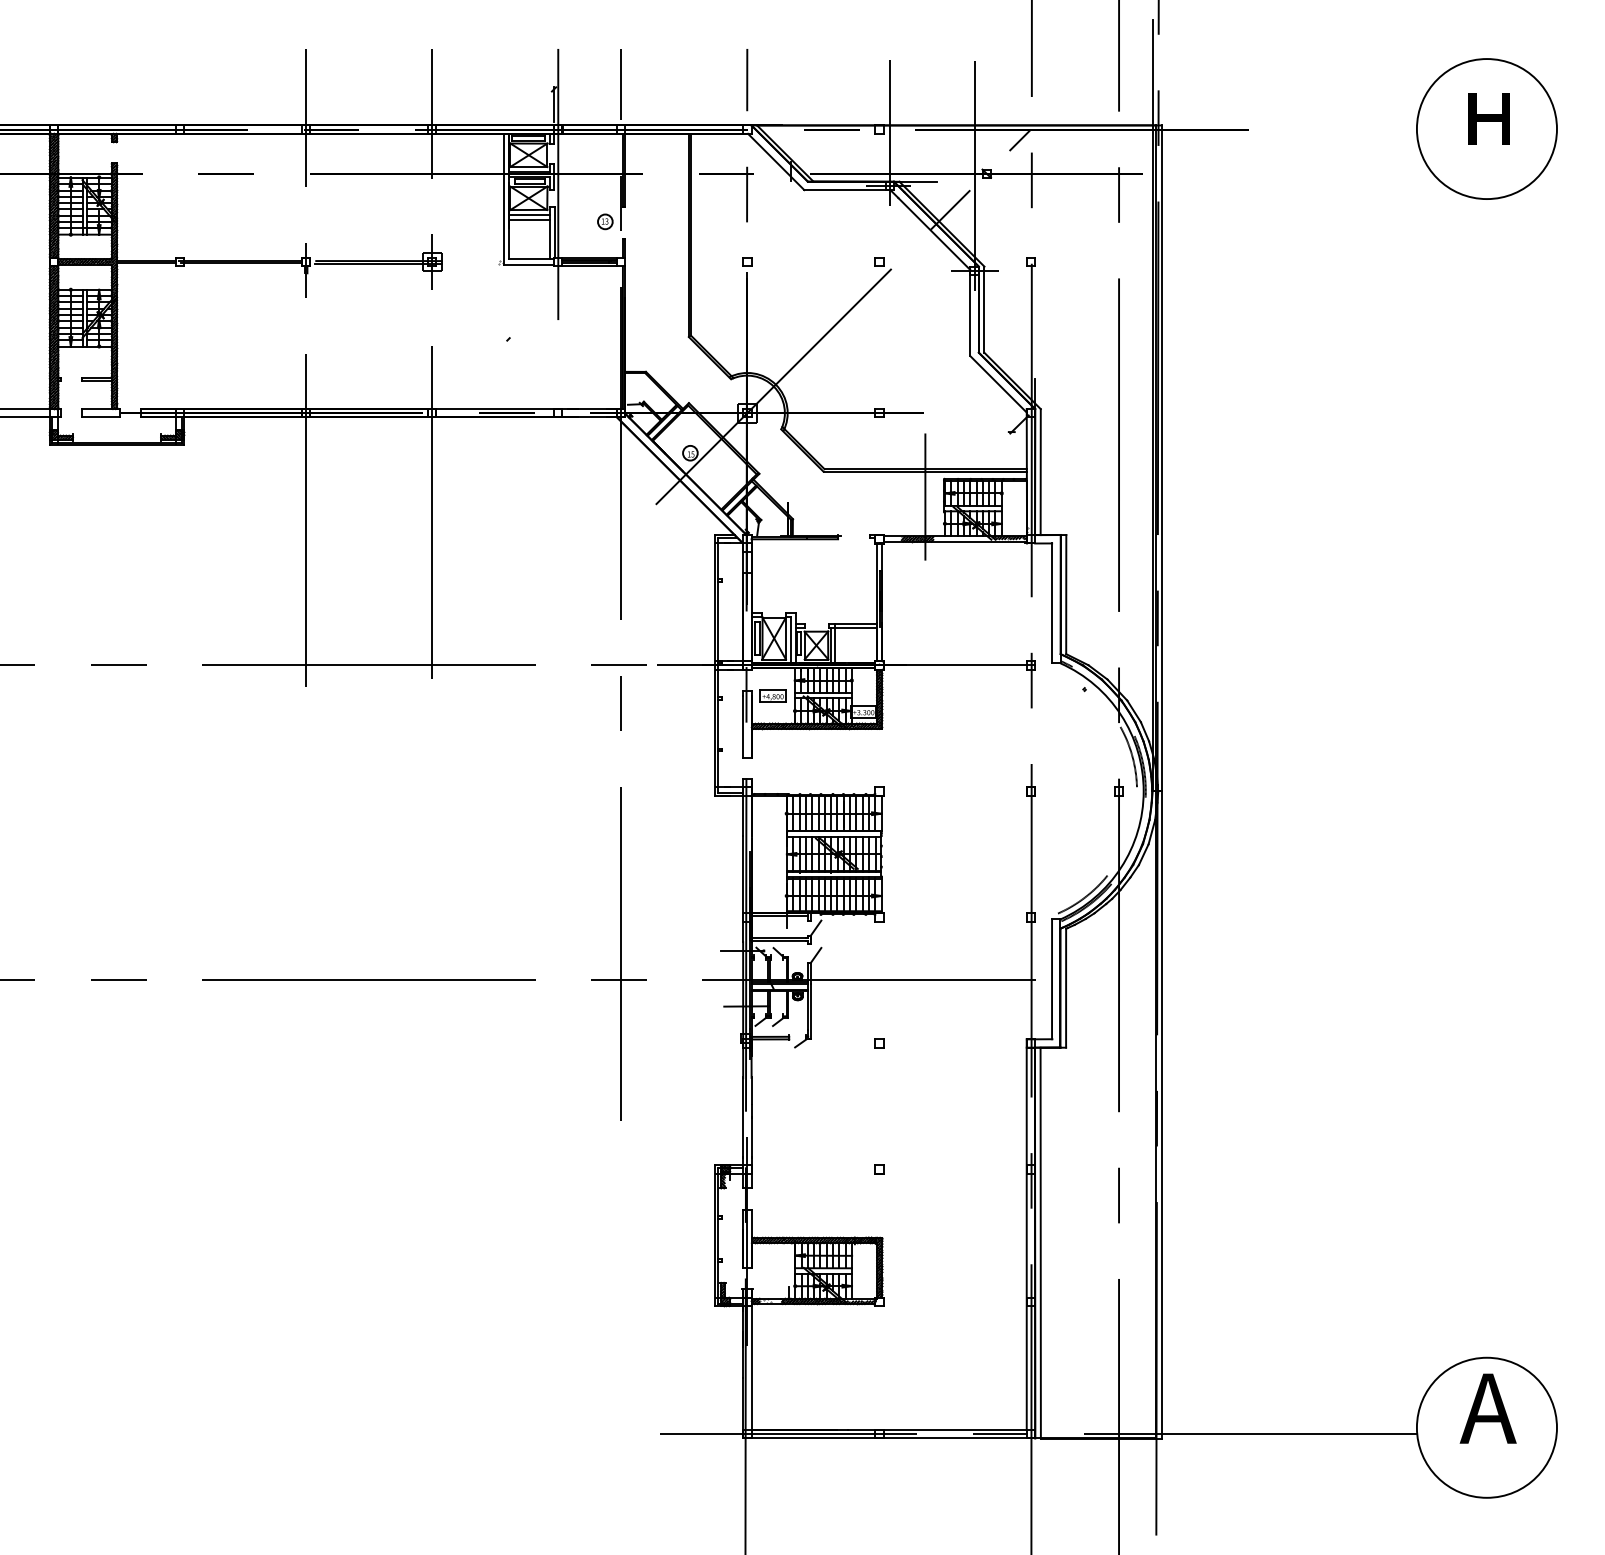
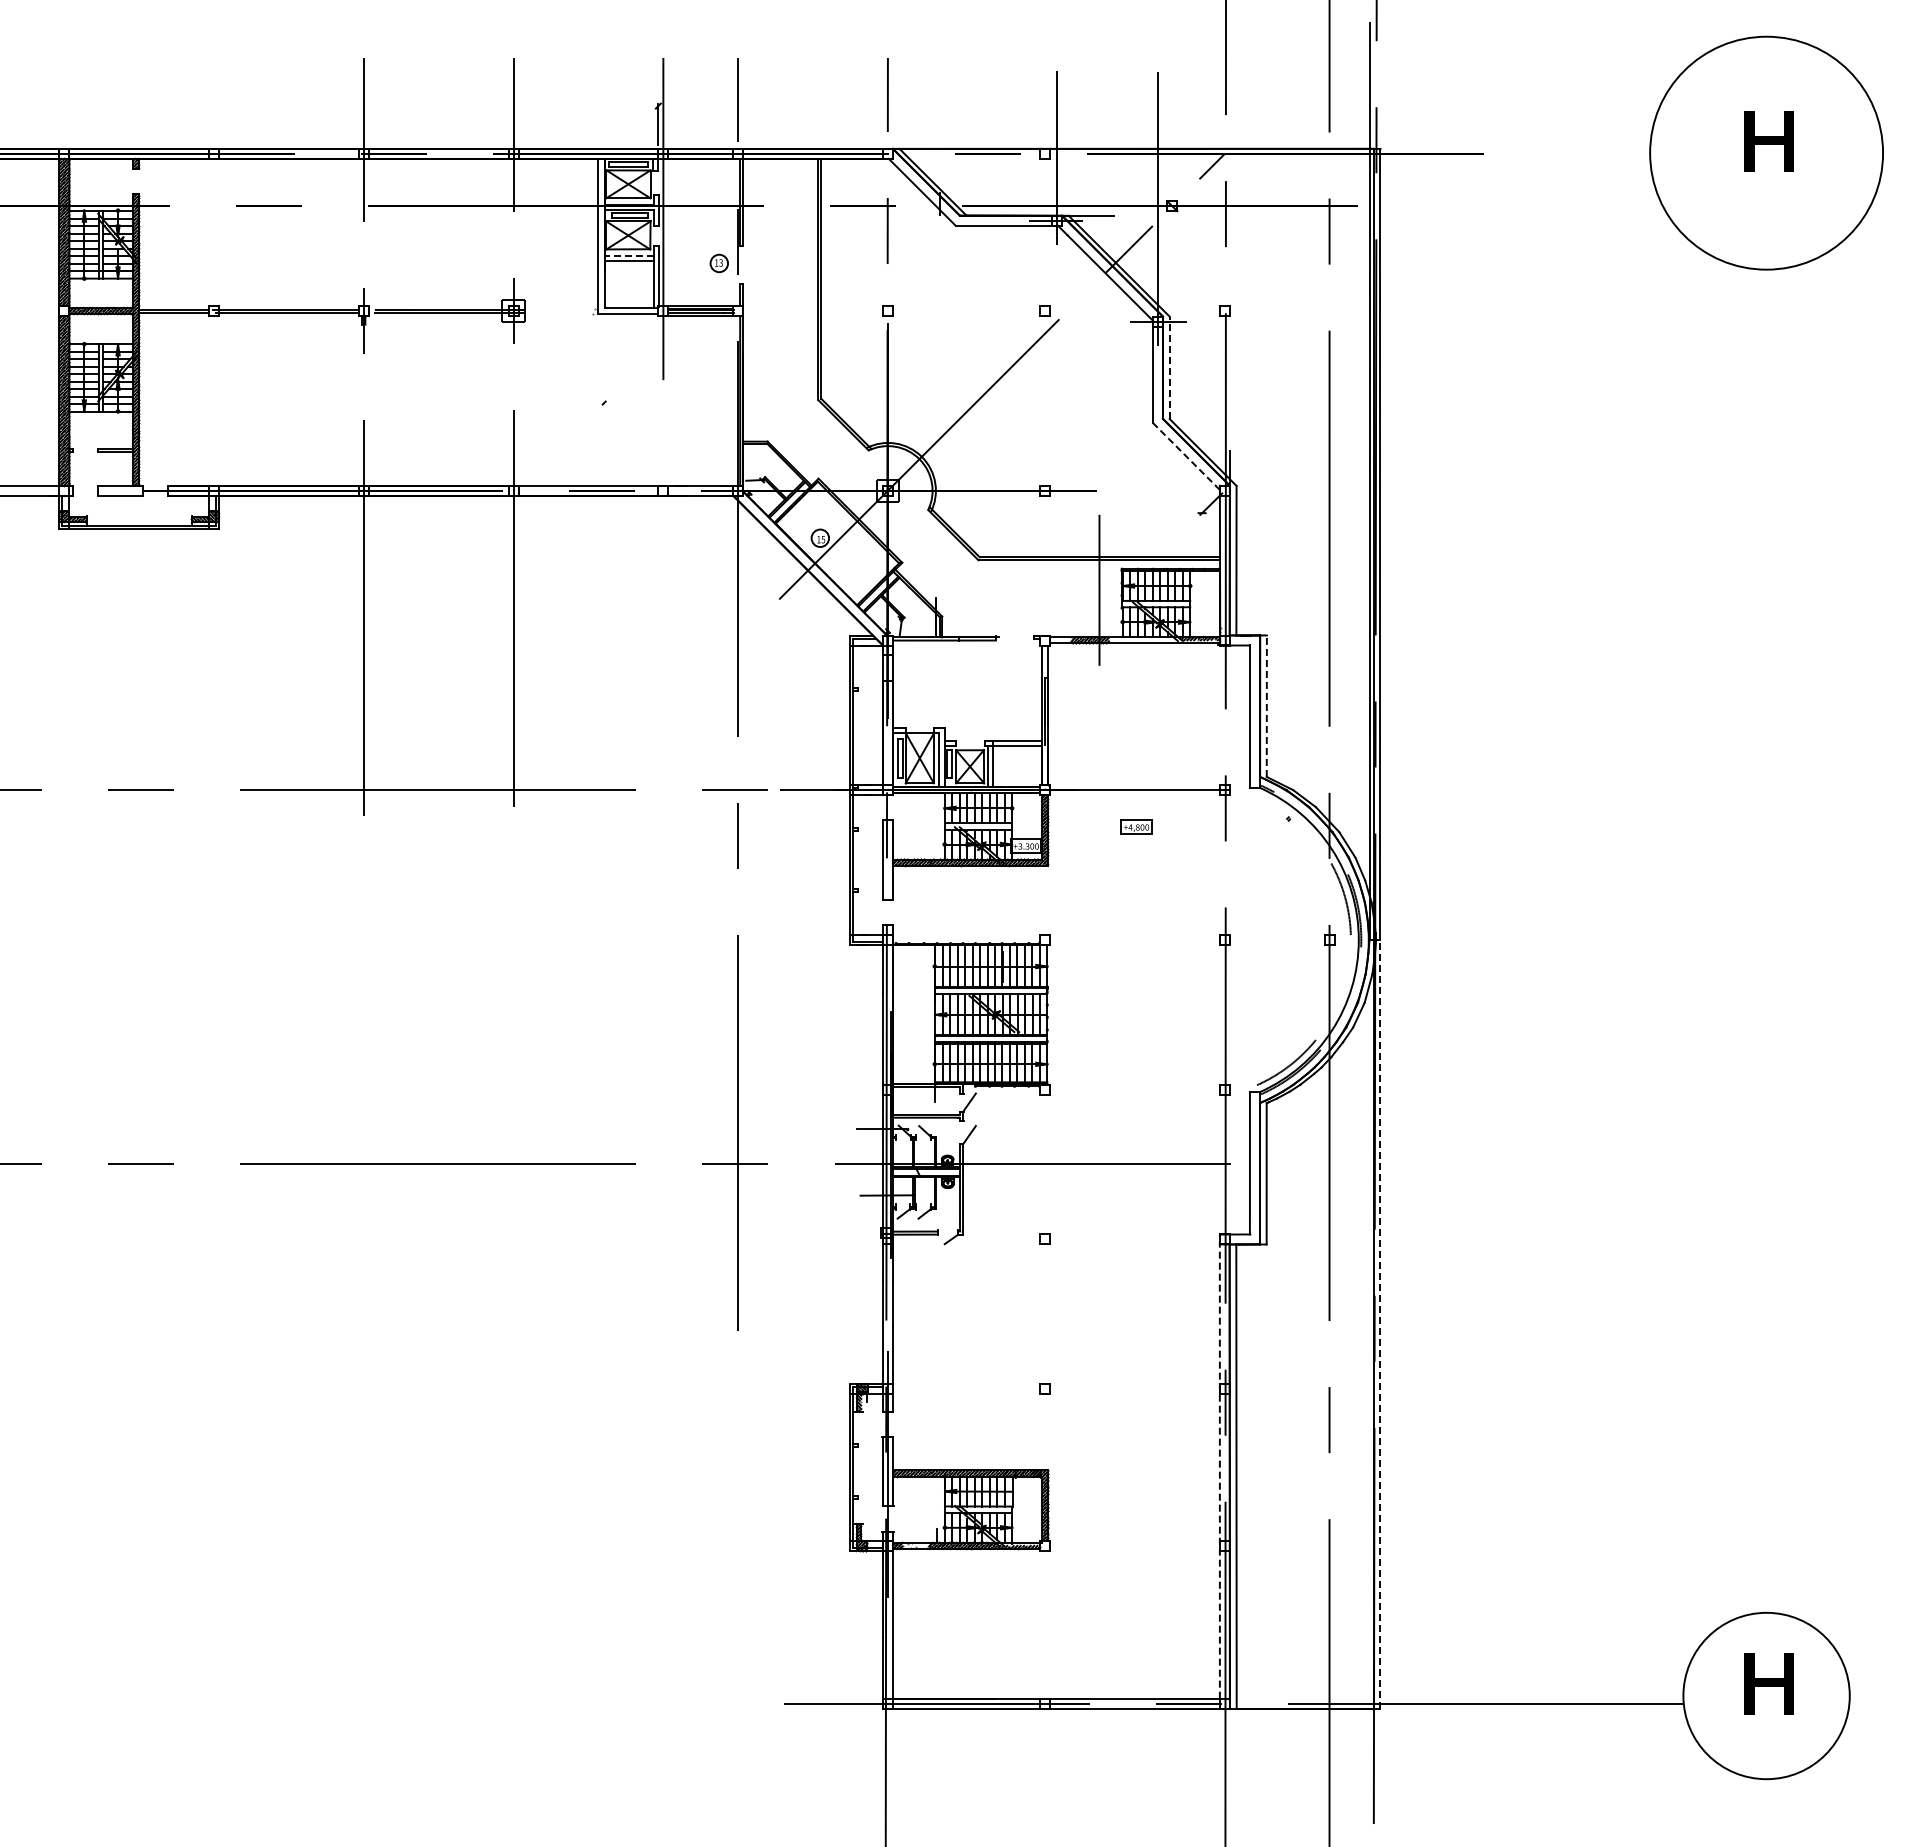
circle: (1486, 129) -> (1766, 153), size x1.4
line: (529, 215) -> (629, 255), solid -> dashed
line: (984, 309) -> (1169, 367), solid -> dashed
line: (998, 384) -> (1186, 456), solid -> dashed
line: (1065, 594) -> (1266, 706), solid -> dashed
part: (773, 695) -> (1136, 826), moved
line: (1161, 1114) -> (1380, 1323), solid -> dashed
line: (1026, 1234) -> (1219, 1466), solid -> dashed
text: (1487, 1408) -> (1767, 1672), А -> н

